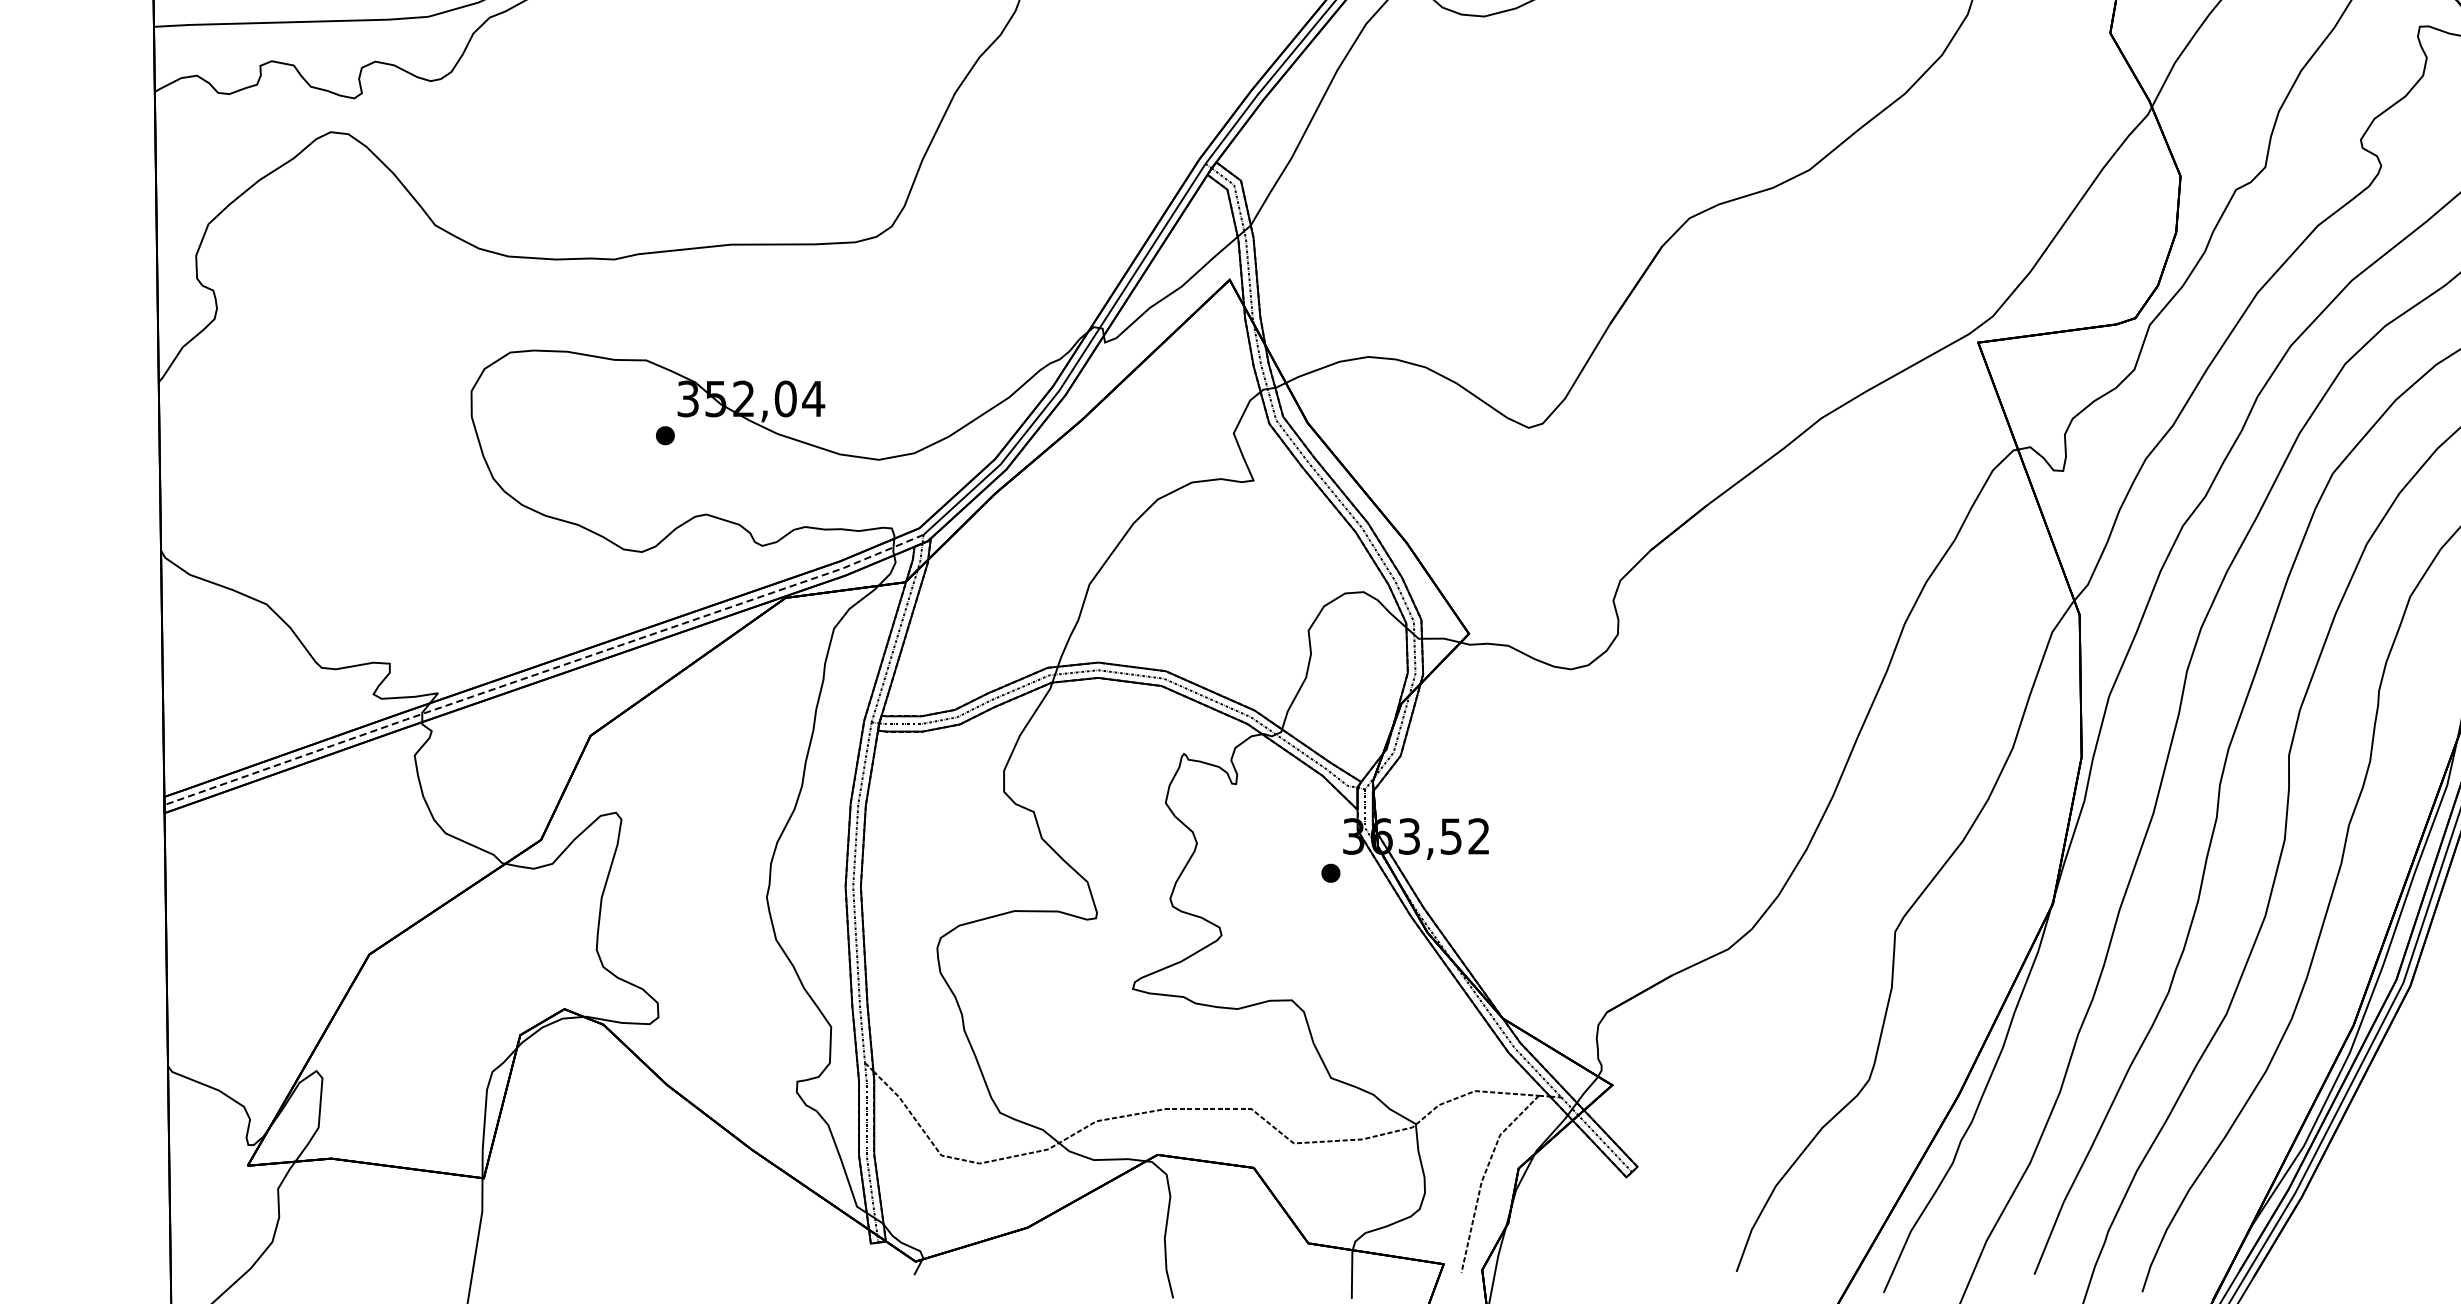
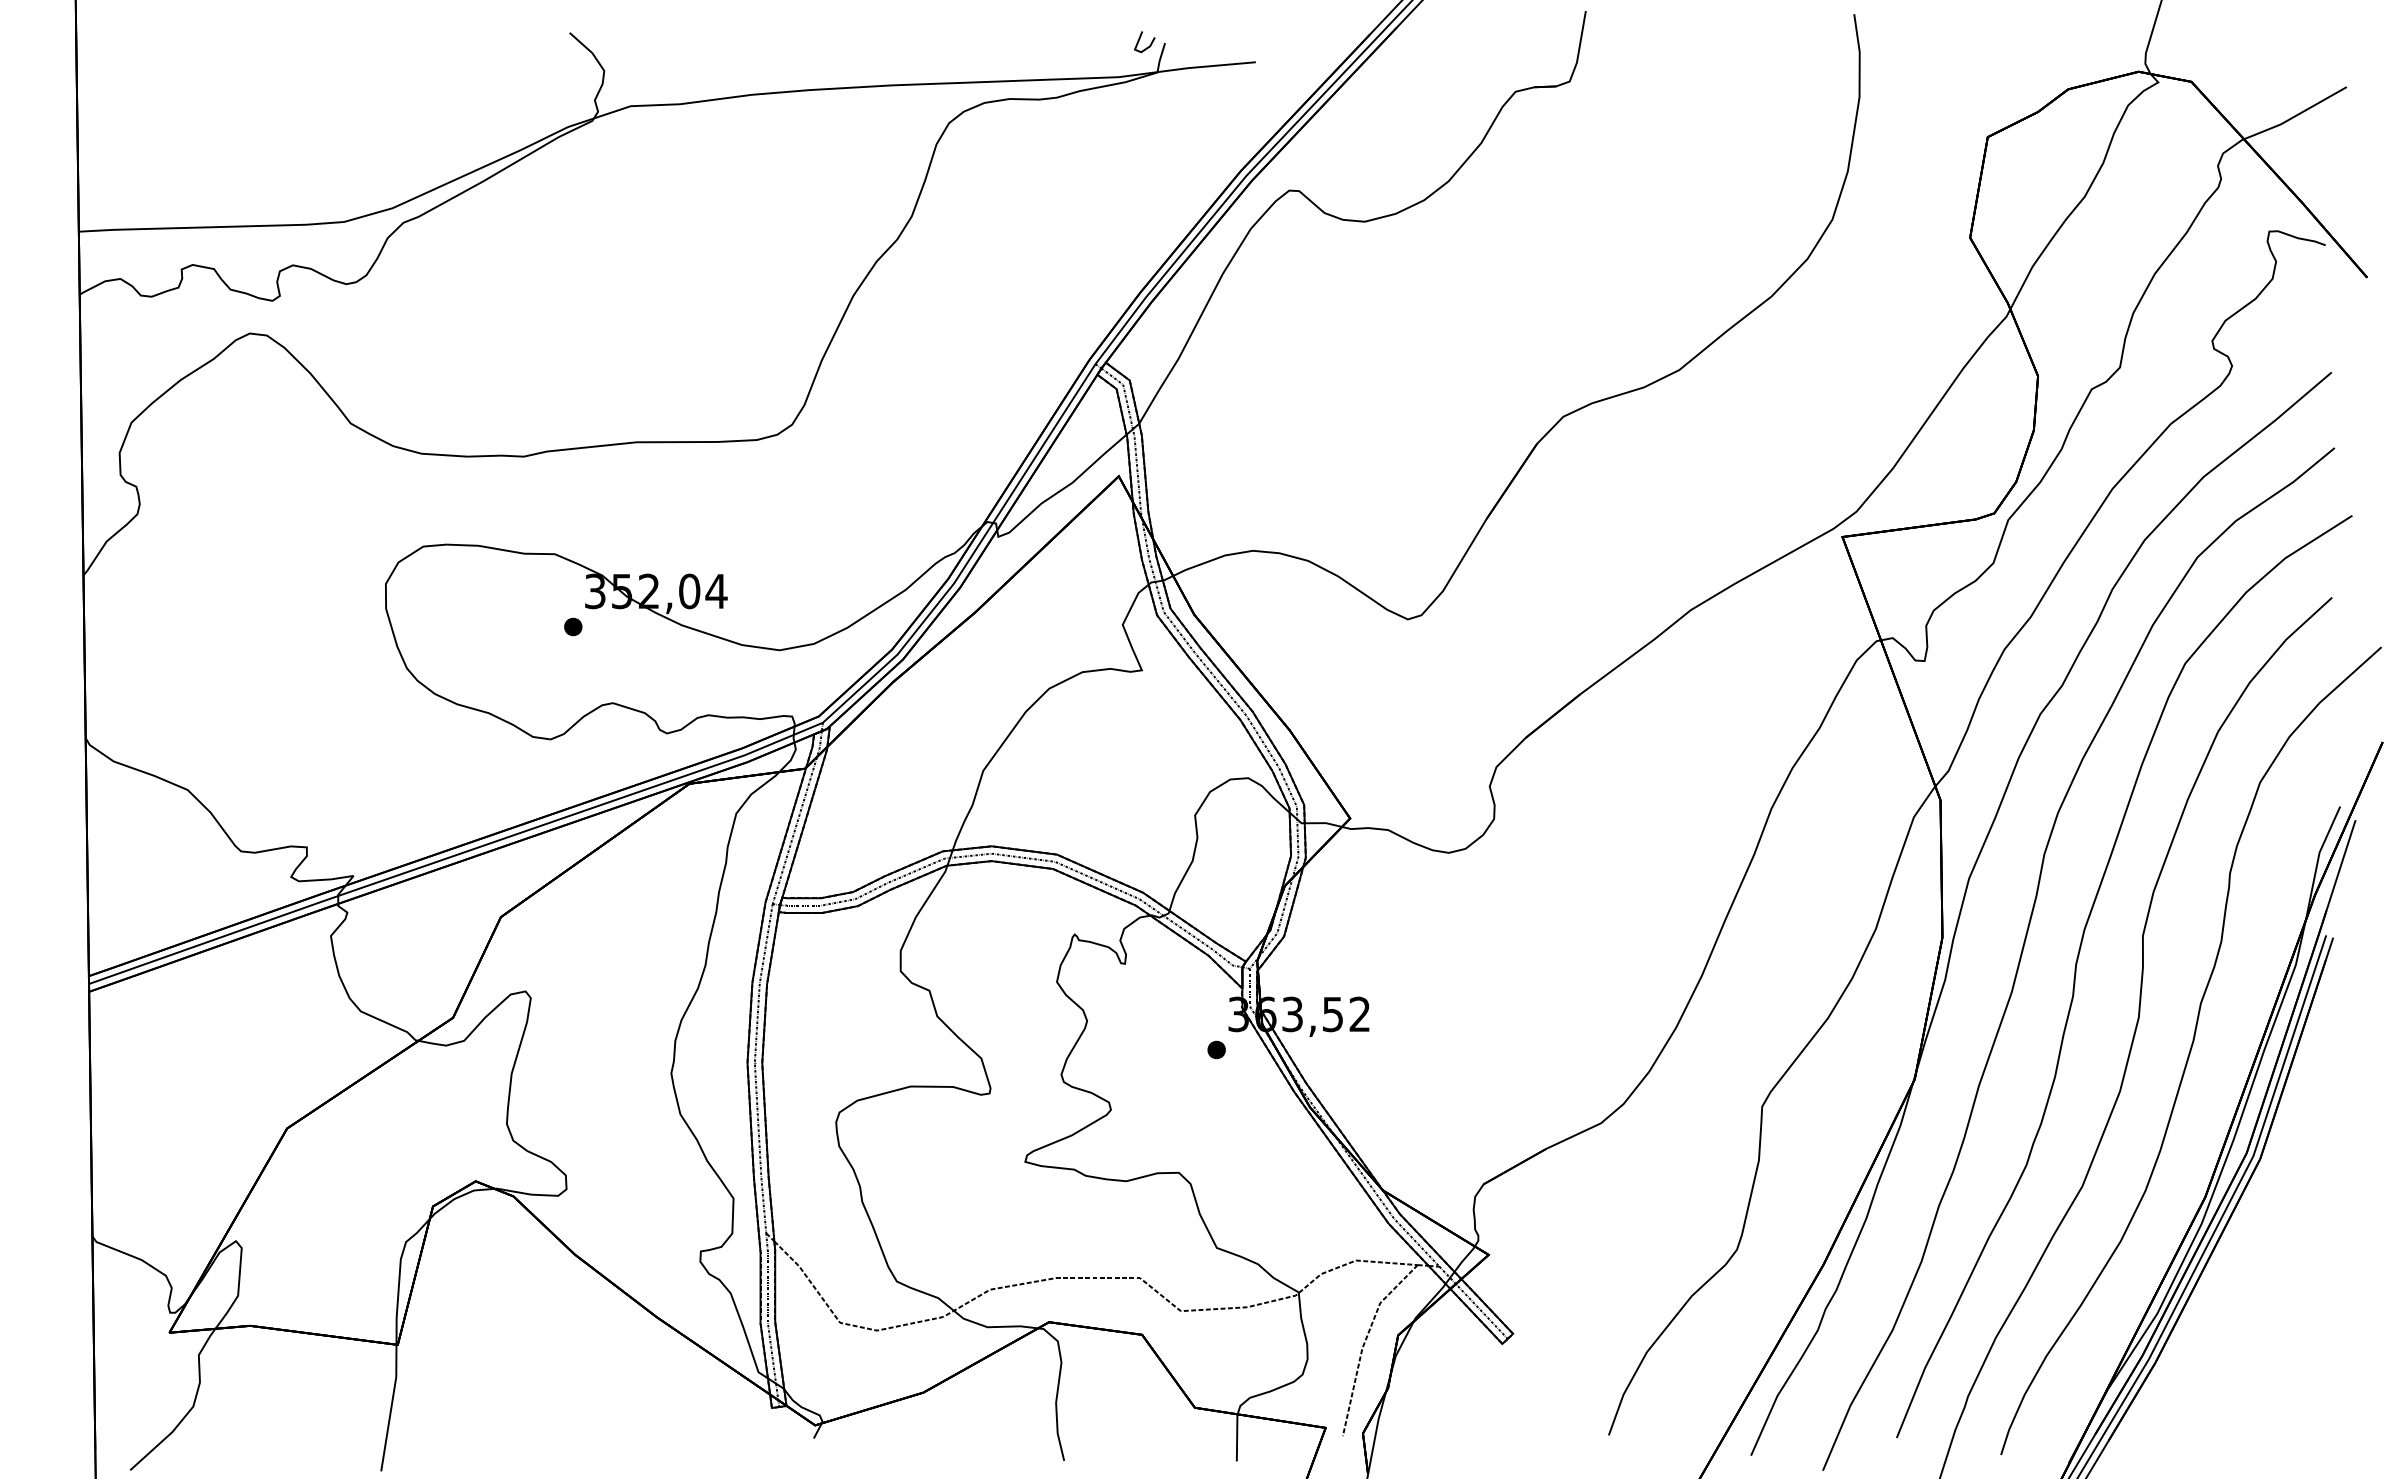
line: (544, 672) -> (456, 855), dashed -> solid

